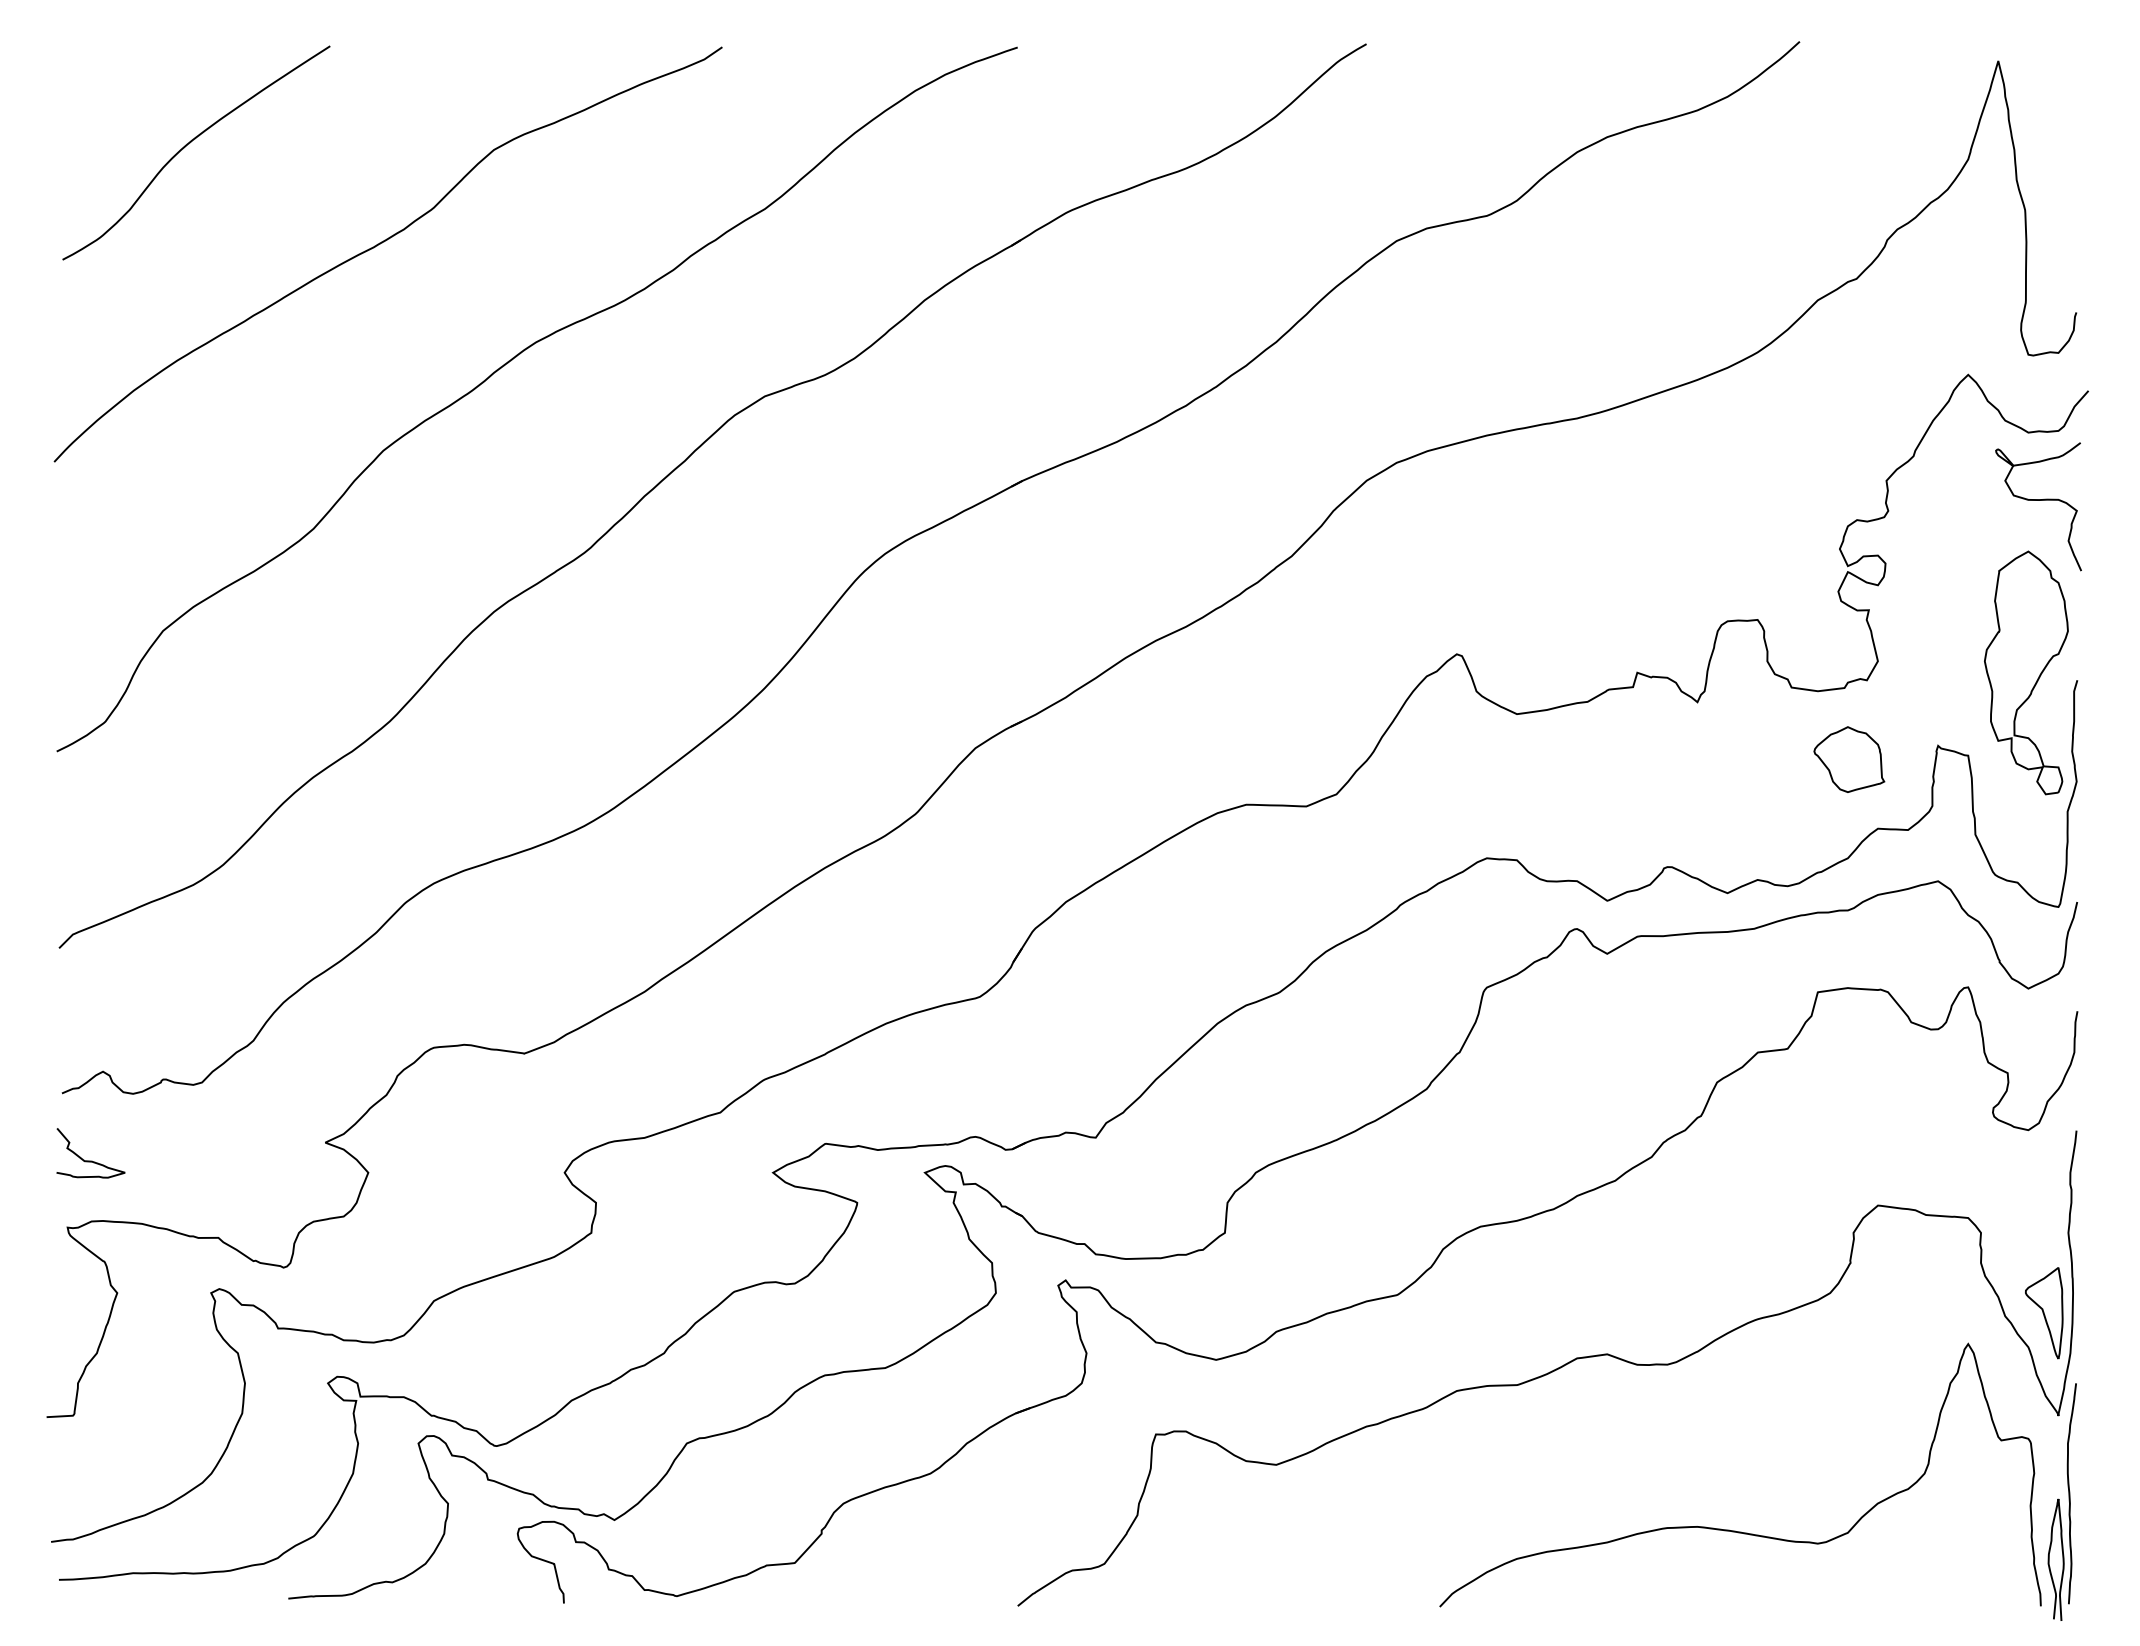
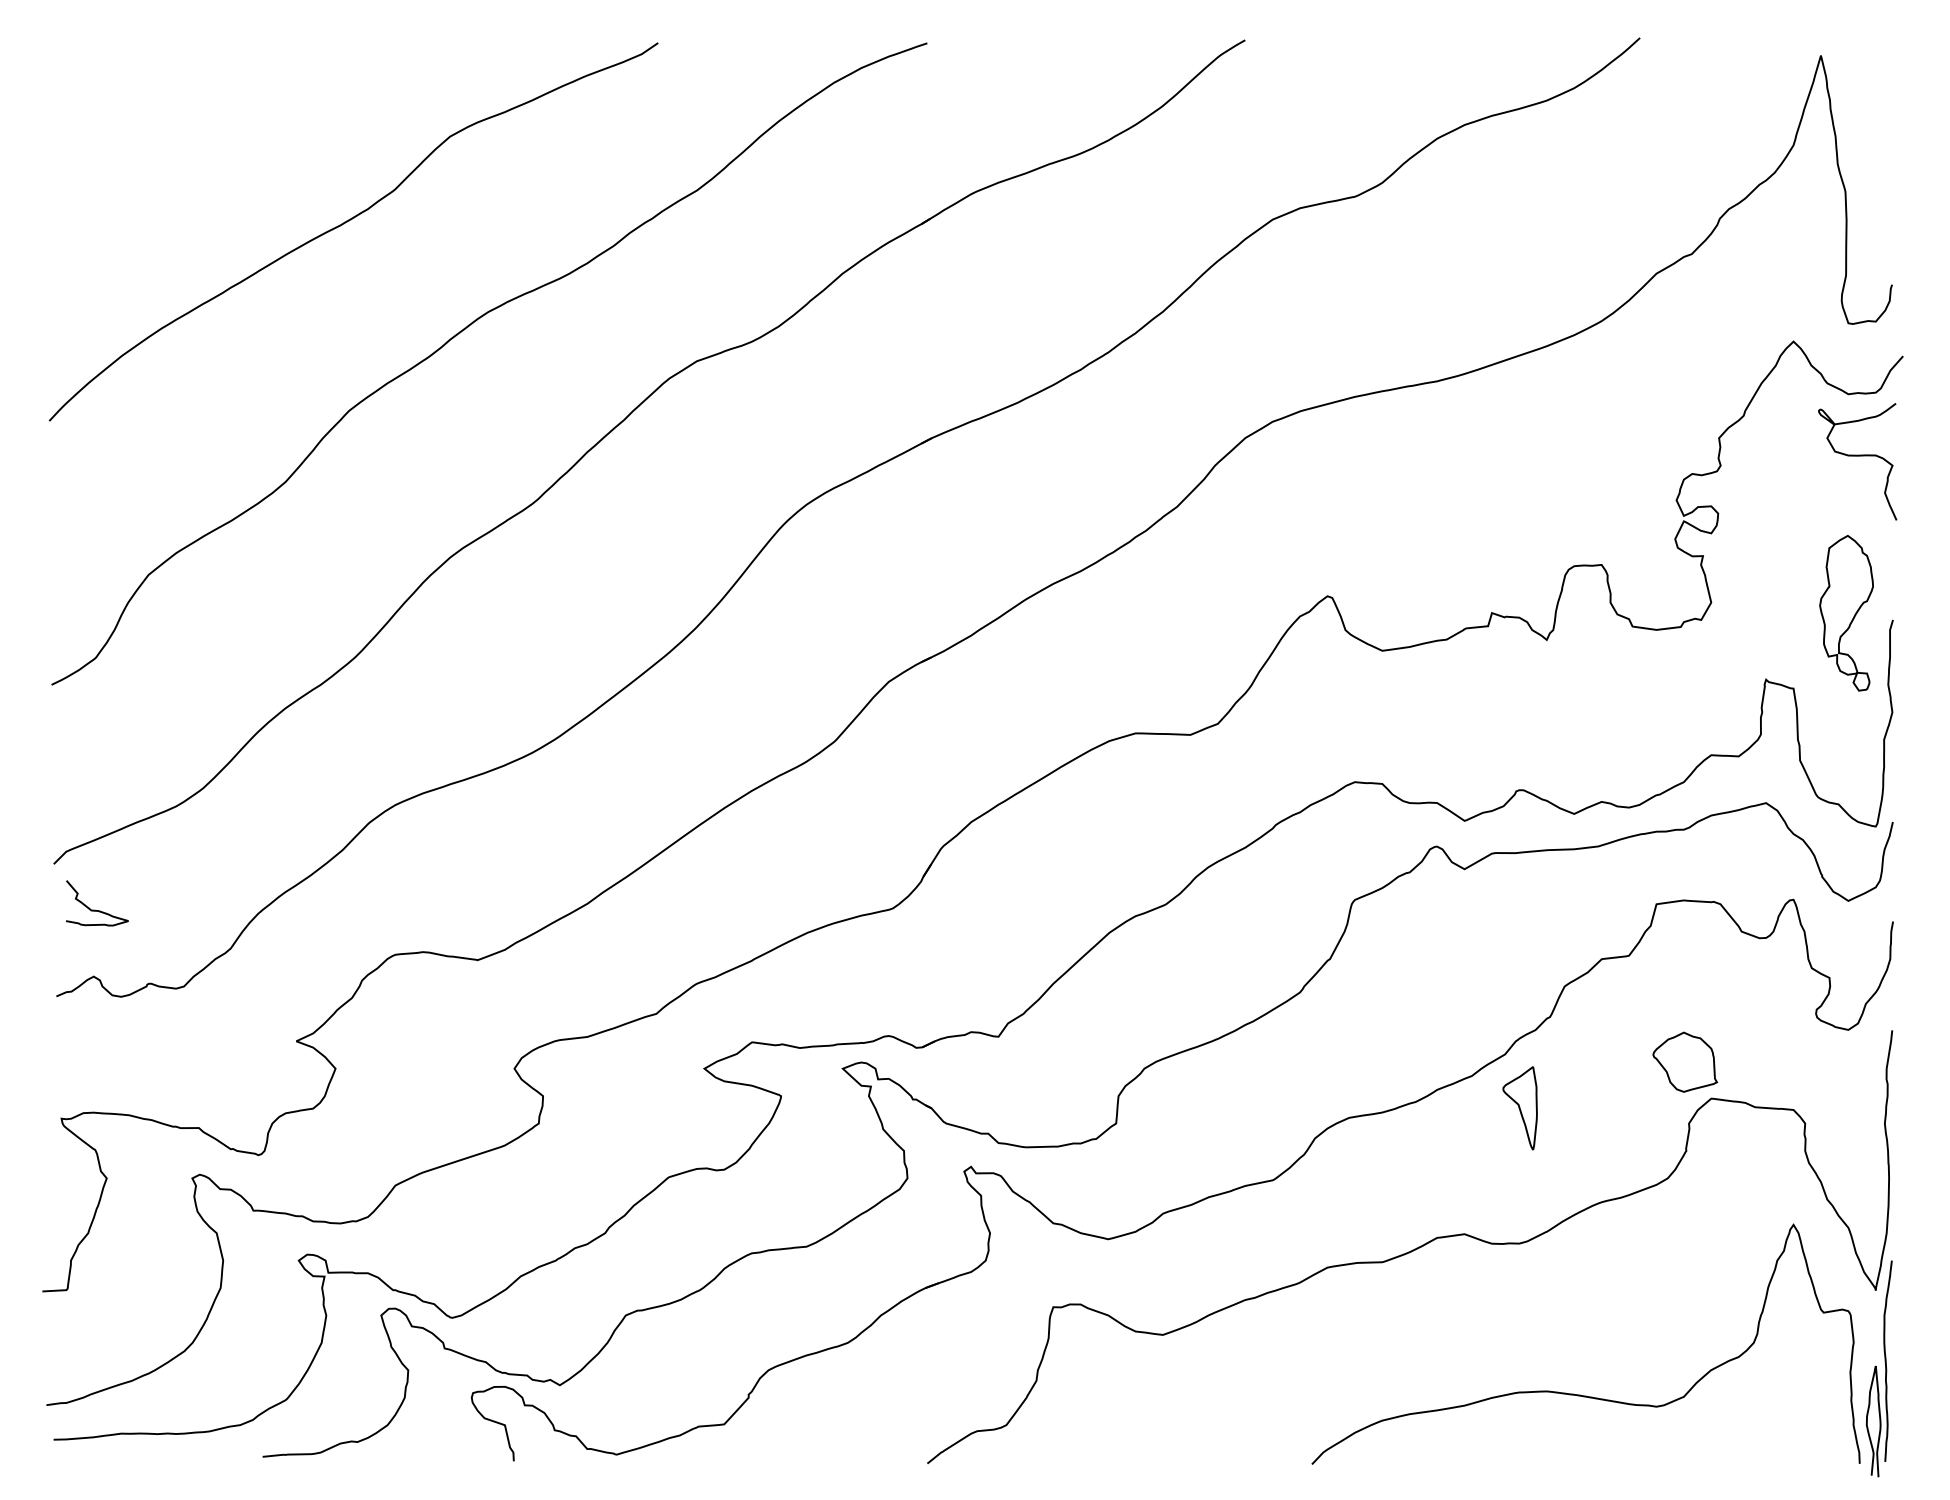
curve: (190, 143) -> (173, 130), removed
part: (2026, 672) -> (1846, 612), size x0.7
part: (1849, 759) -> (1685, 1062), moved
curve: (90, 1160) -> (96, 909), moved
part: (2044, 1313) -> (1520, 1108), moved

